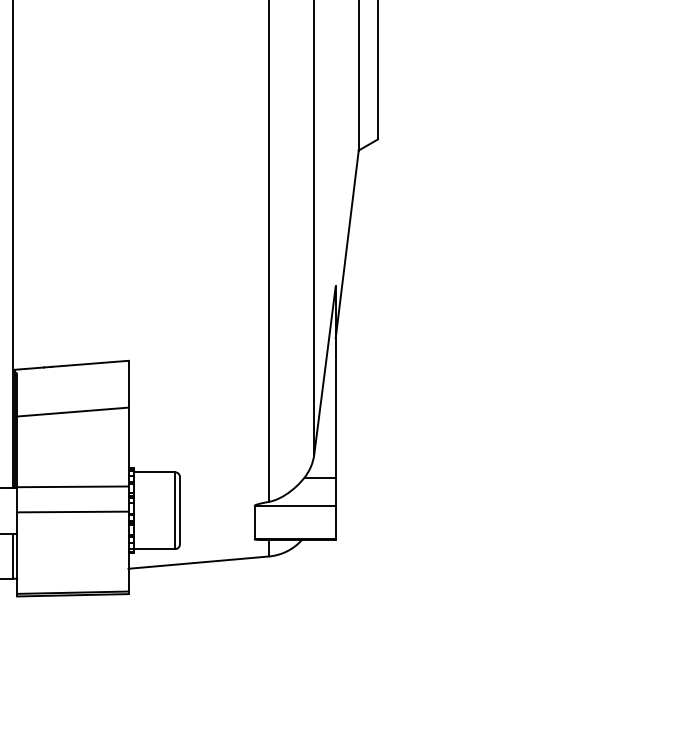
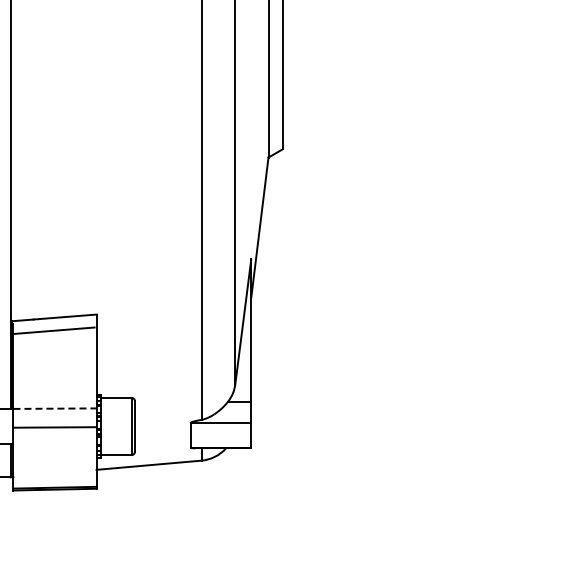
line: (72, 411) -> (52, 330), moved
line: (73, 486) -> (55, 408), solid -> dashed

